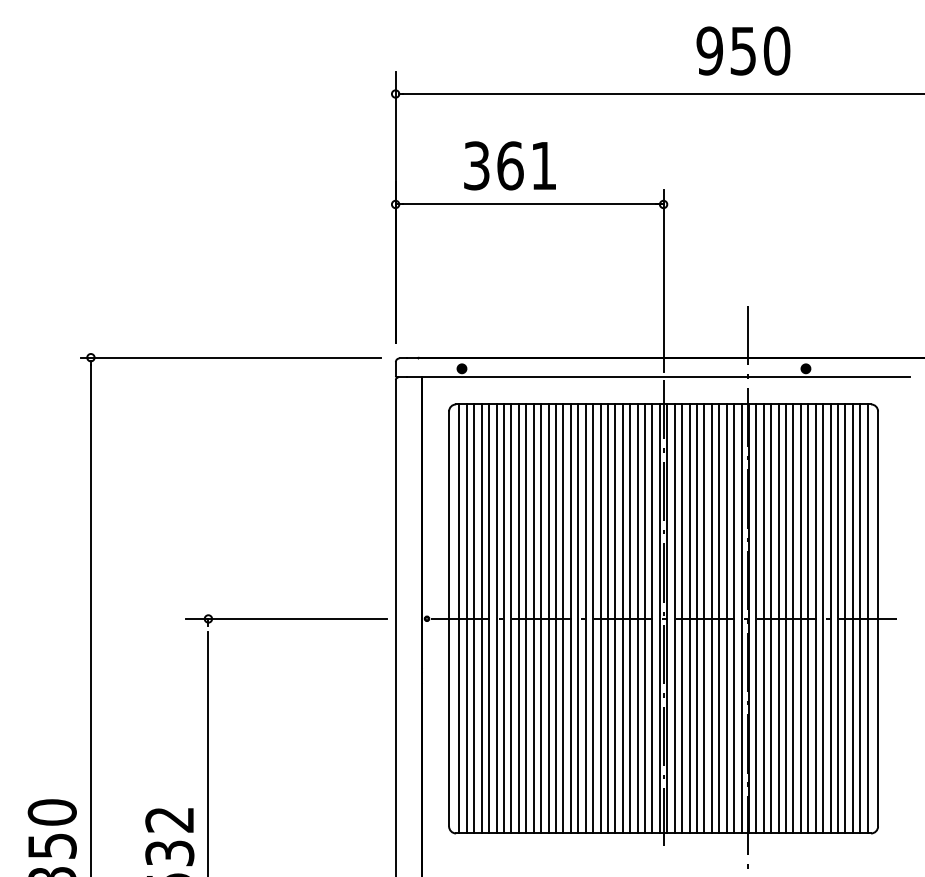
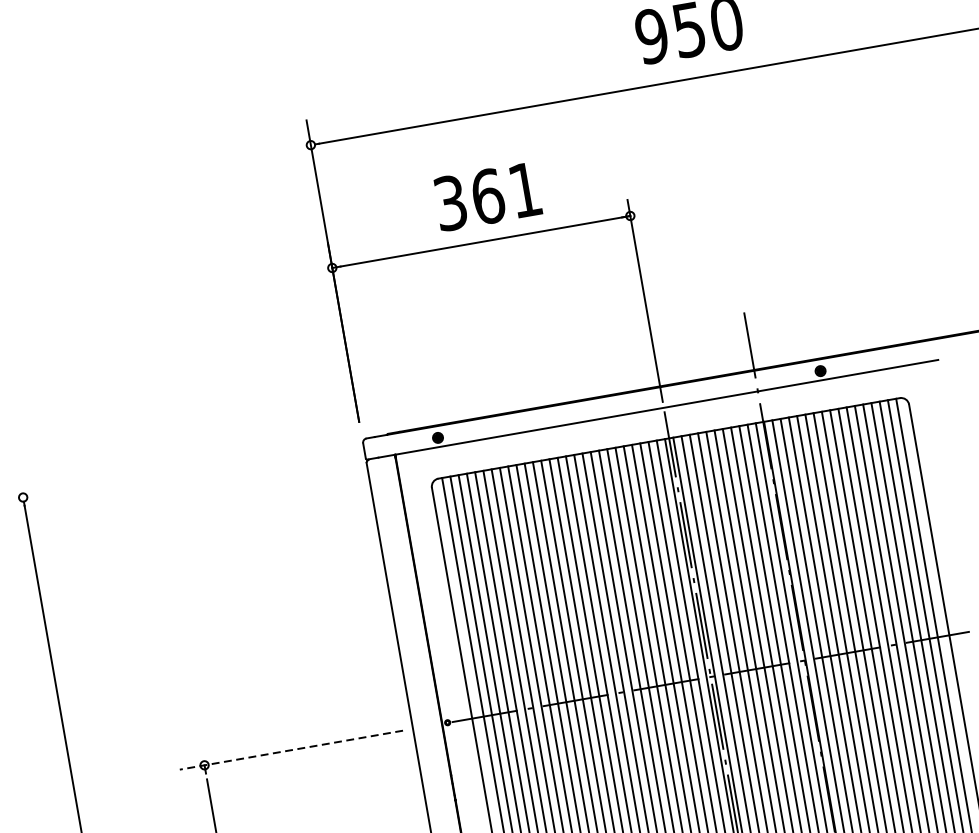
text: (509, 165) -> (486, 196), moved
line: (230, 357) -> (178, 470), removed
line: (286, 618) -> (291, 749), solid -> dashed

